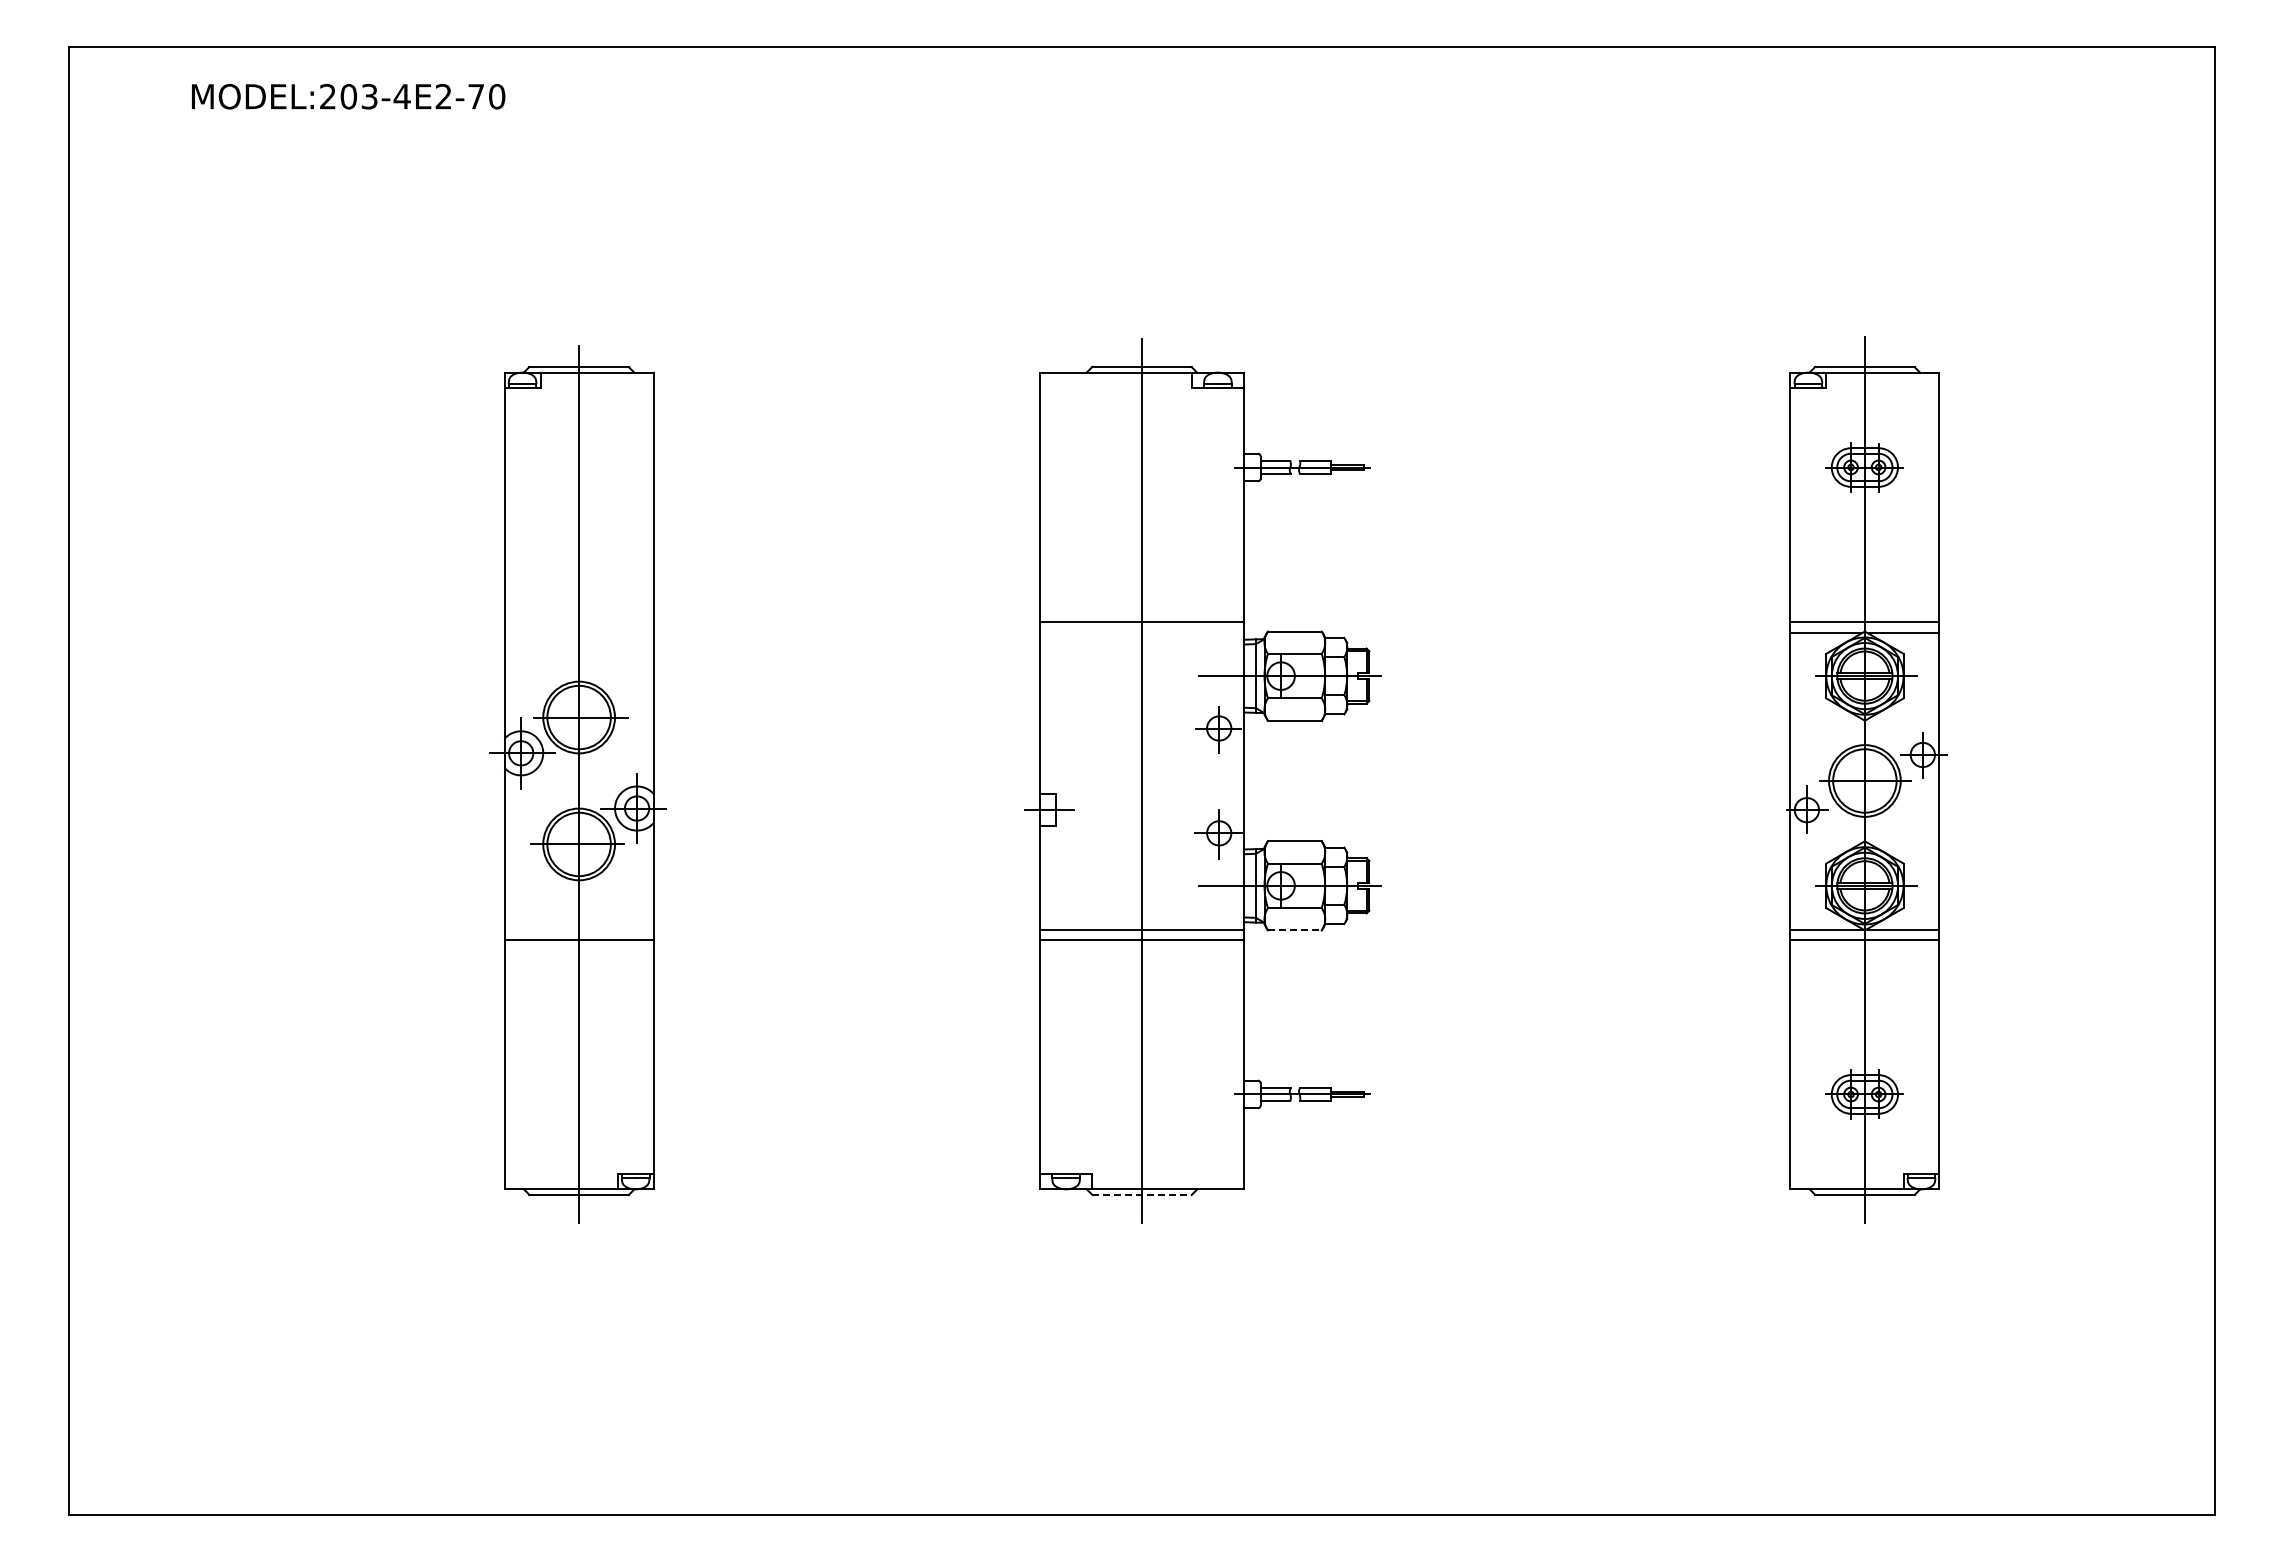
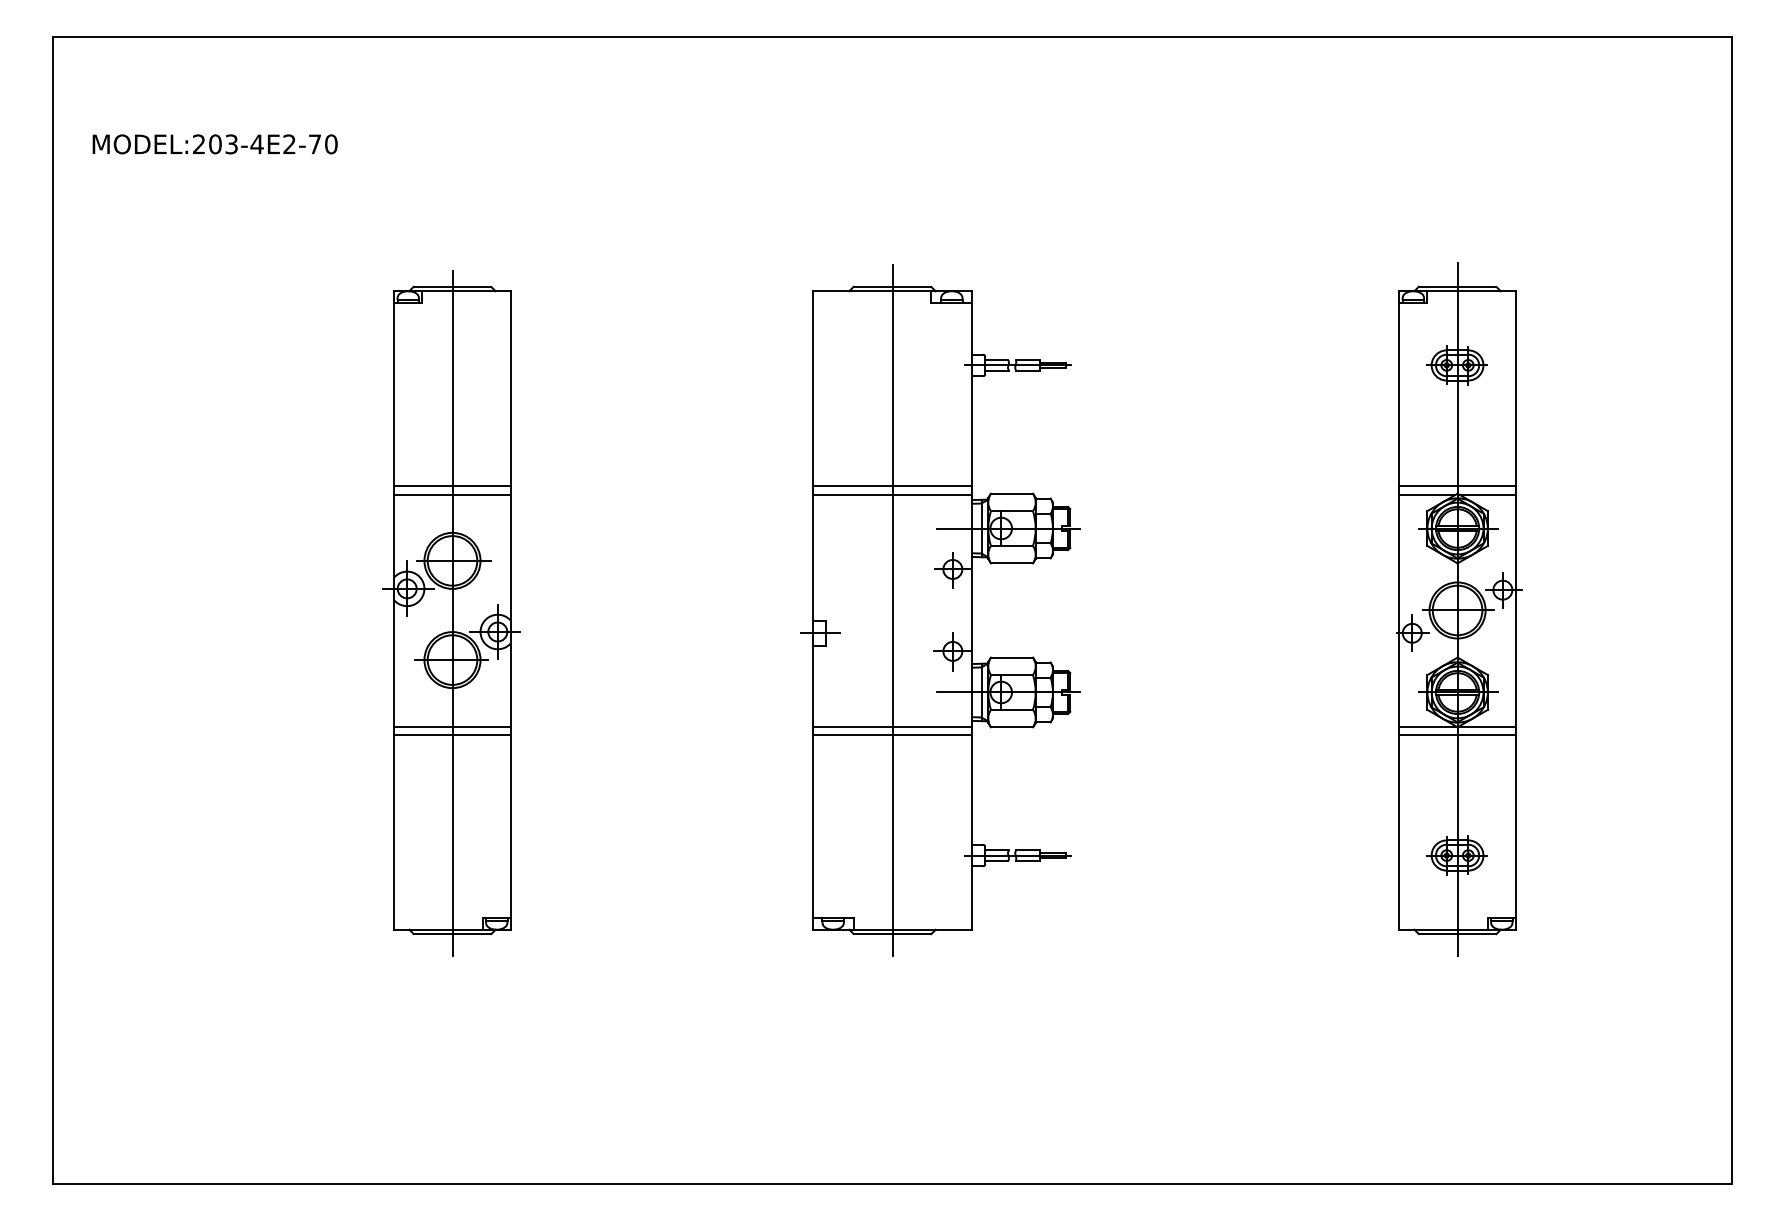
text: (348, 96) -> (215, 144), moved
line: (578, 622) -> (452, 486), added
line: (578, 633) -> (452, 495), added
line: (1141, 633) -> (892, 495), added
line: (578, 929) -> (452, 726), added
line: (1294, 930) -> (1011, 727), dashed -> solid
line: (1142, 1194) -> (892, 933), dashed -> solid

